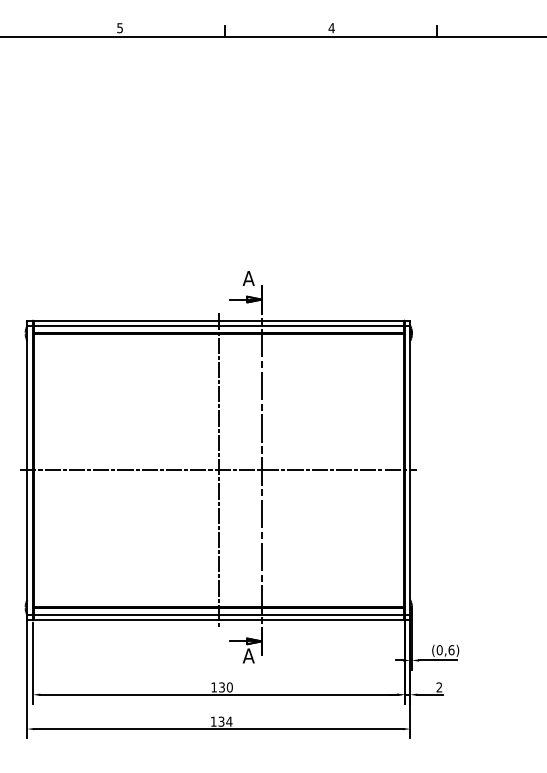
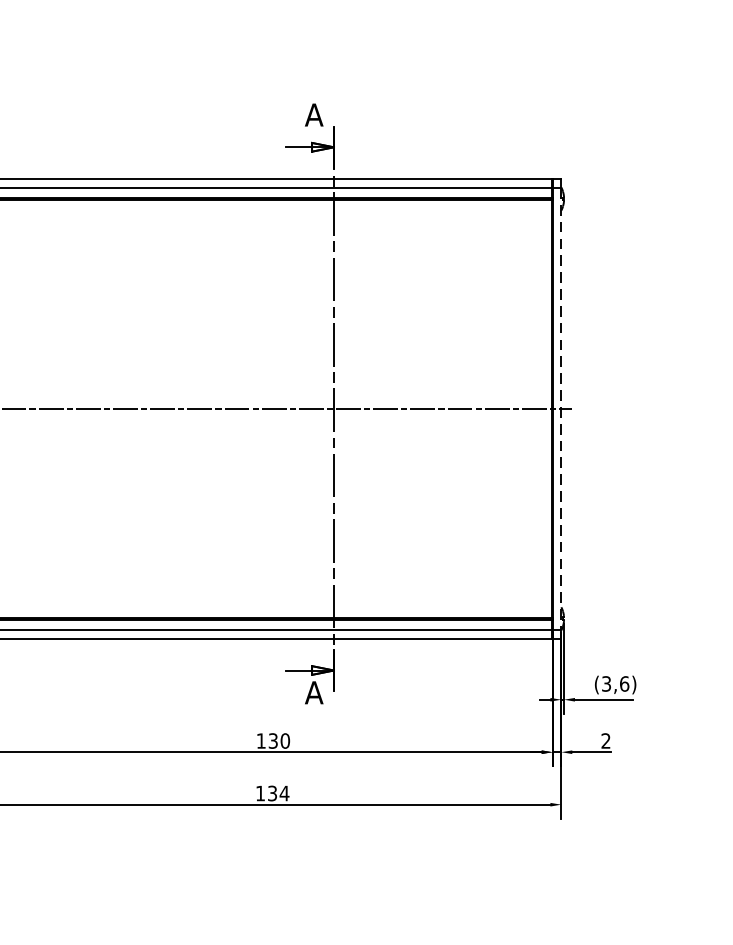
line: (218, 470) -> (267, 408), removed
line: (410, 470) -> (561, 408), solid -> dashed
text: (439, 650) -> (606, 684), (0,6) -> (3,6)

